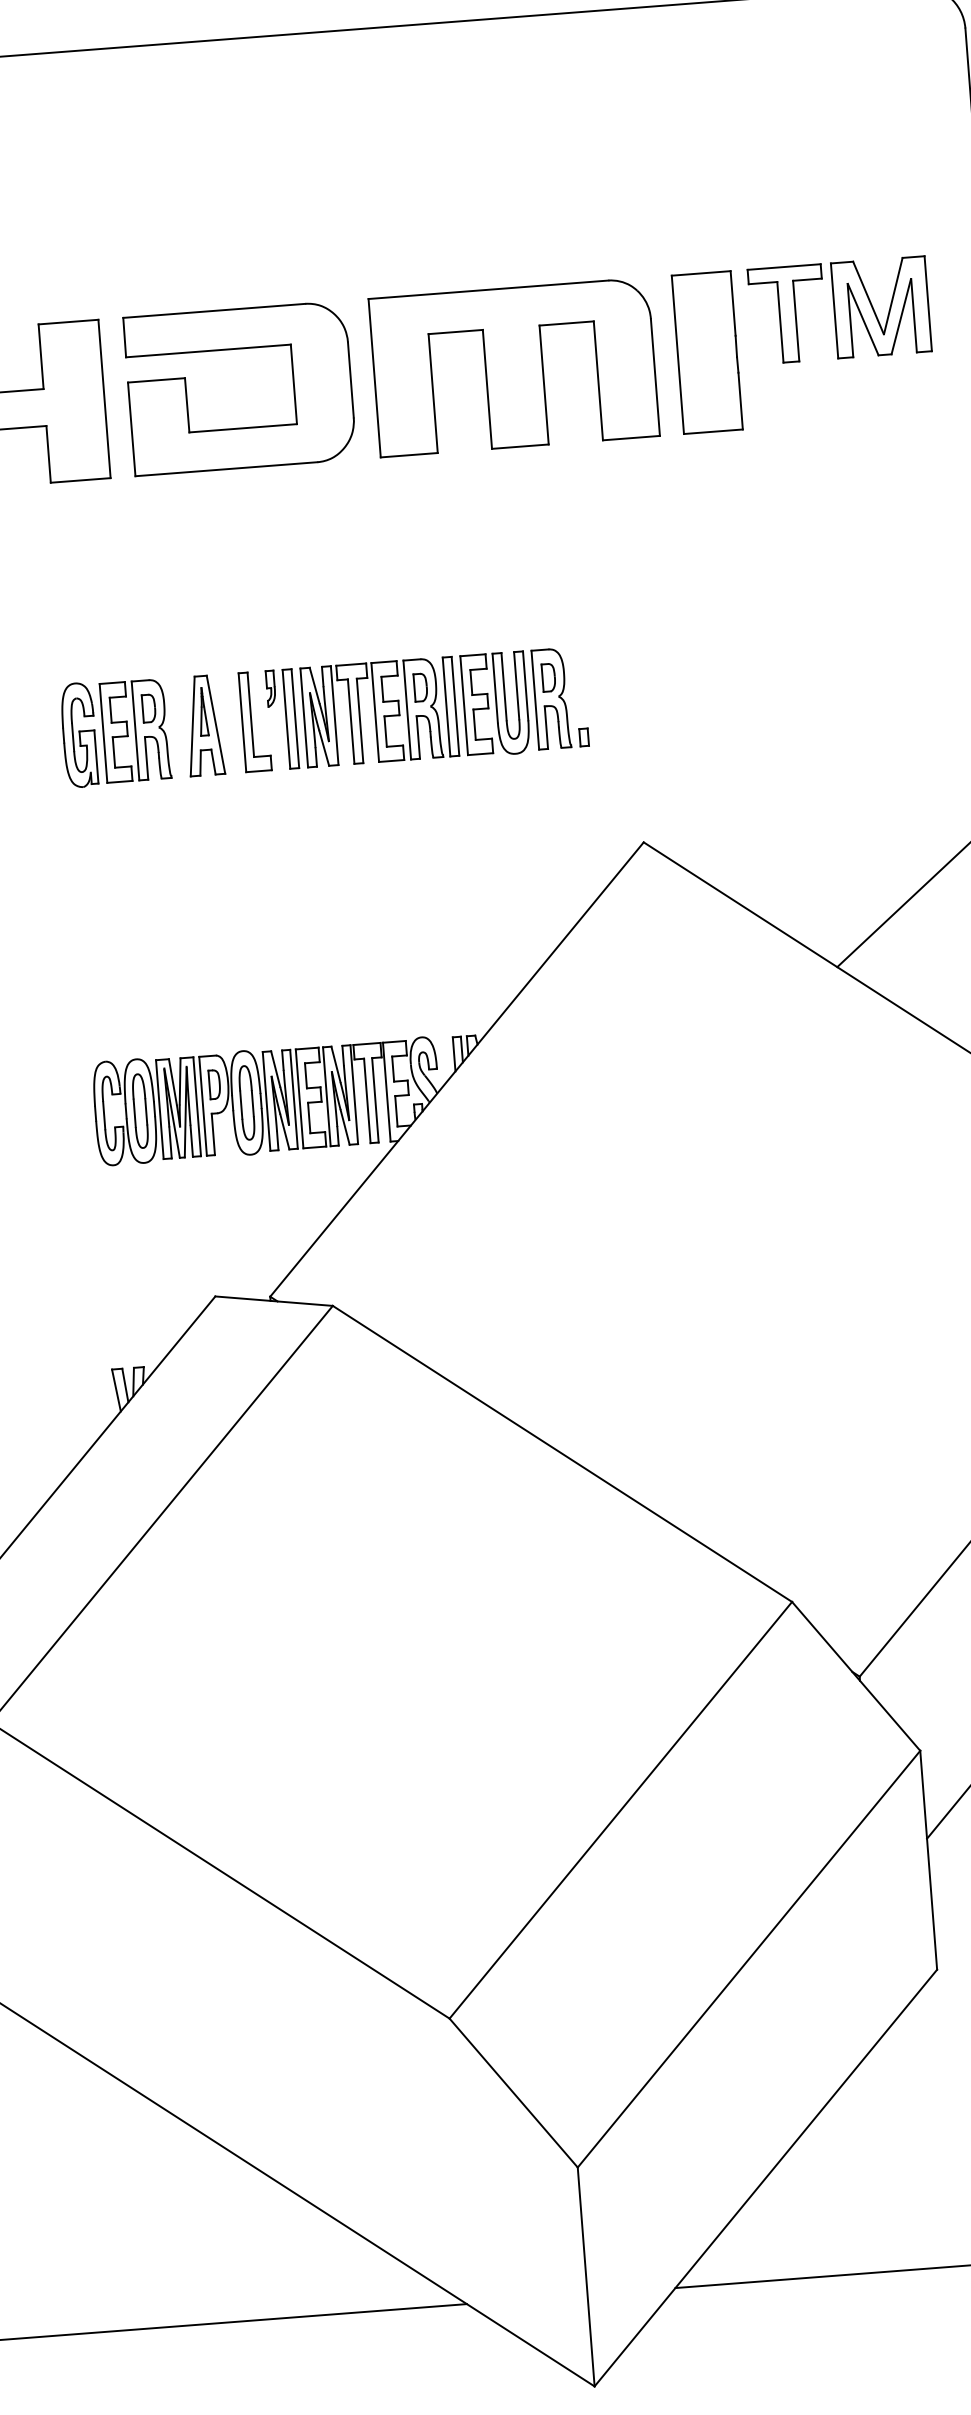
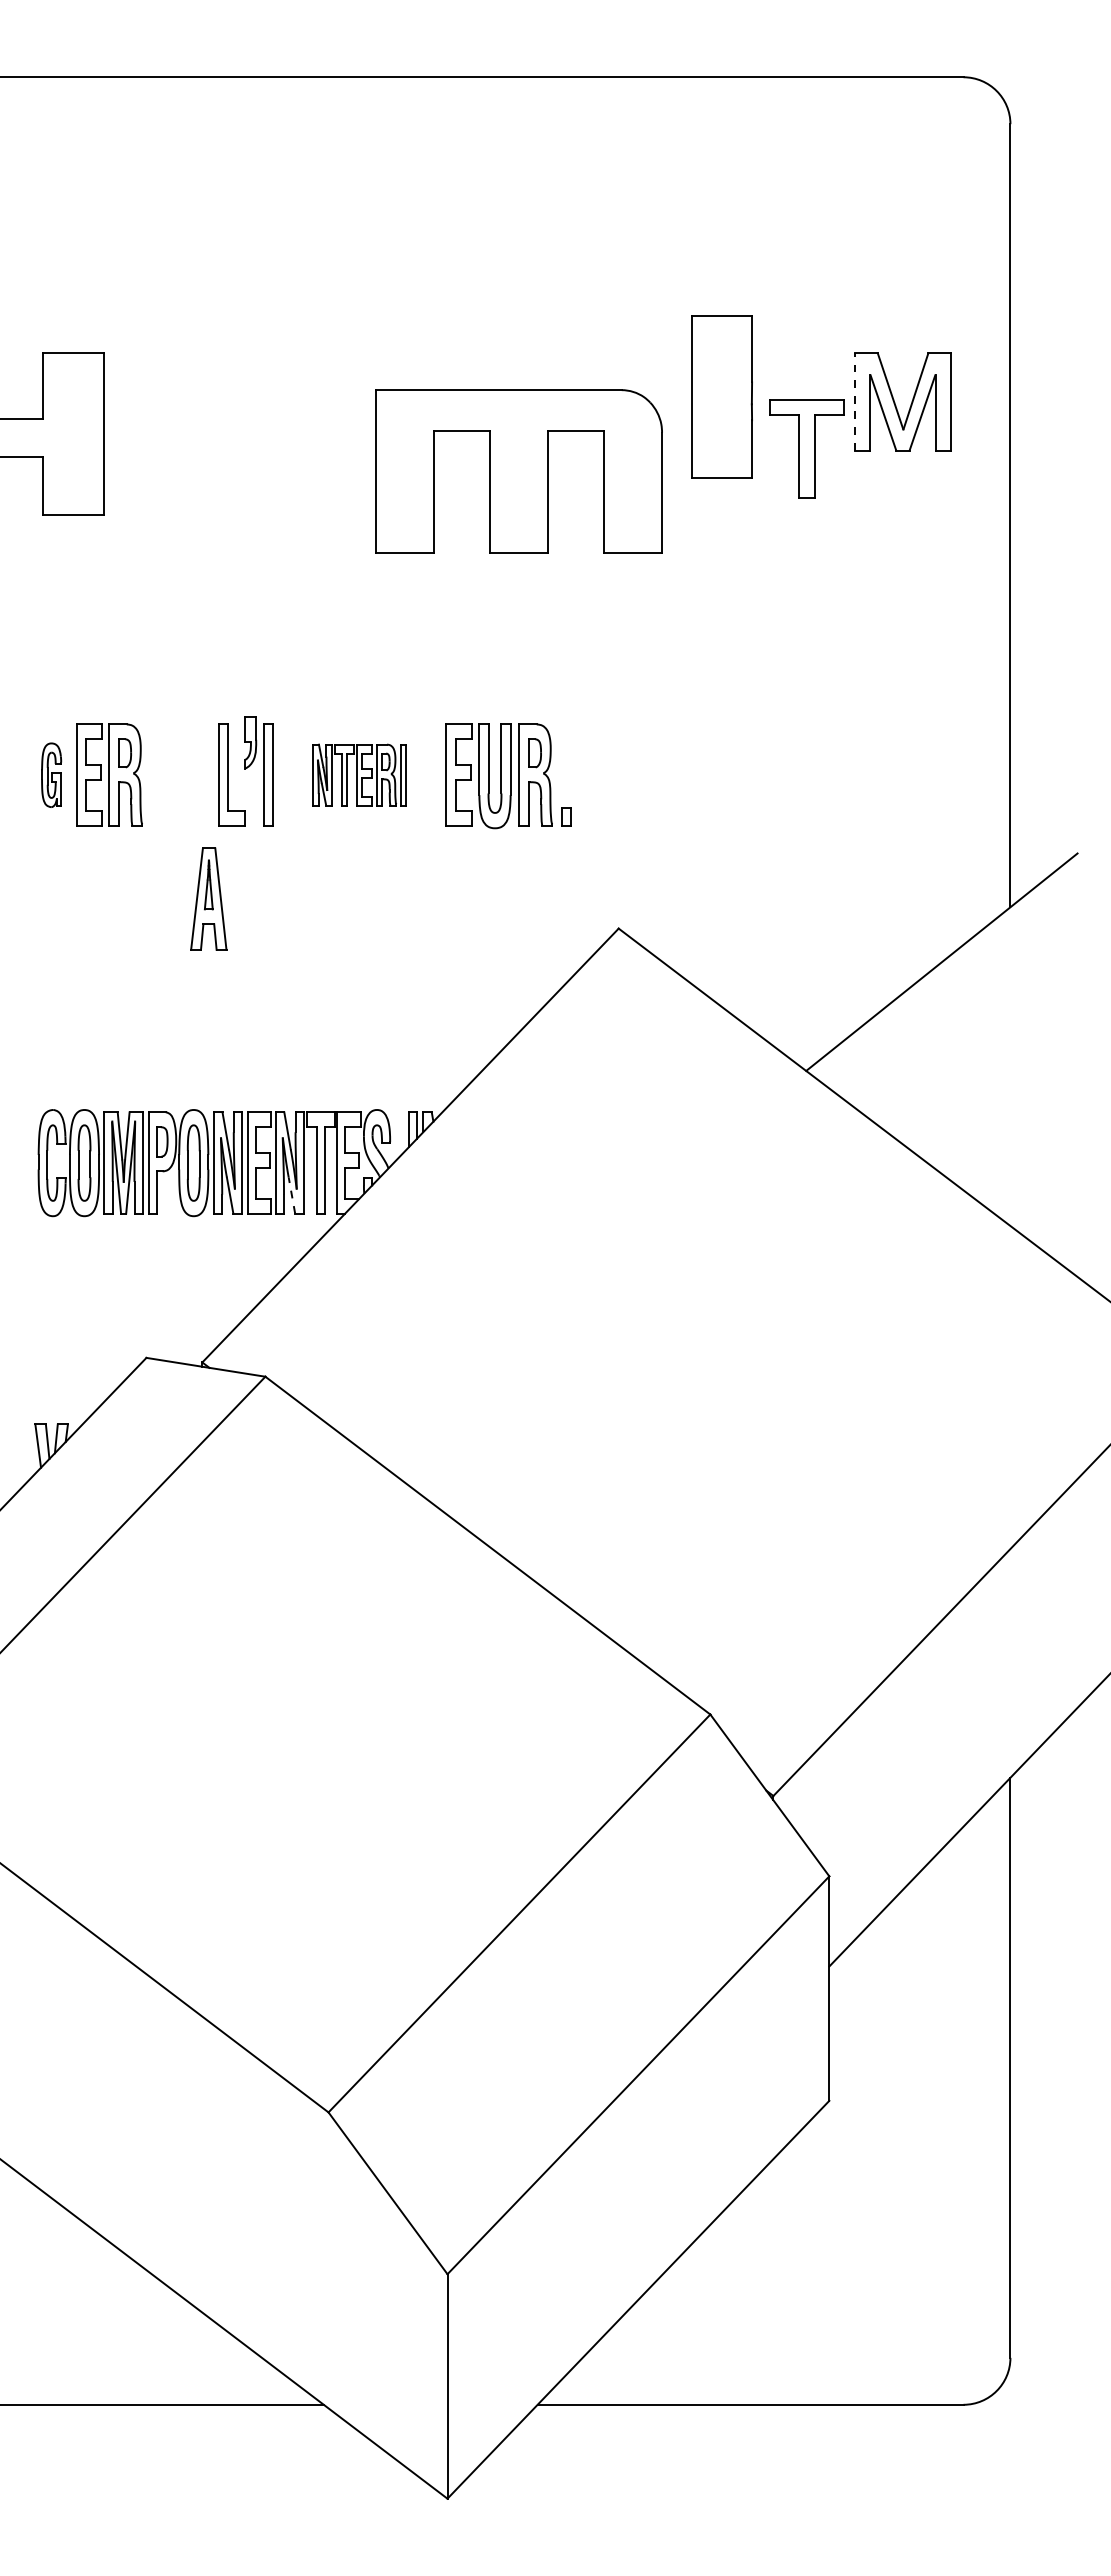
line: (834, 310) -> (854, 401), solid -> dashed
part: (787, 314) -> (806, 448), moved
part: (236, 349) -> (242, 394), removed
part: (706, 351) -> (721, 396), moved
part: (513, 367) -> (518, 471), moved
part: (270, 688) -> (250, 742), size x1.4
part: (379, 711) -> (359, 774), size x0.6
part: (203, 725) -> (208, 898), moved
part: (79, 735) -> (51, 775), size x0.6
line: (344, 1127) -> (291, 1195), solid -> dashed

